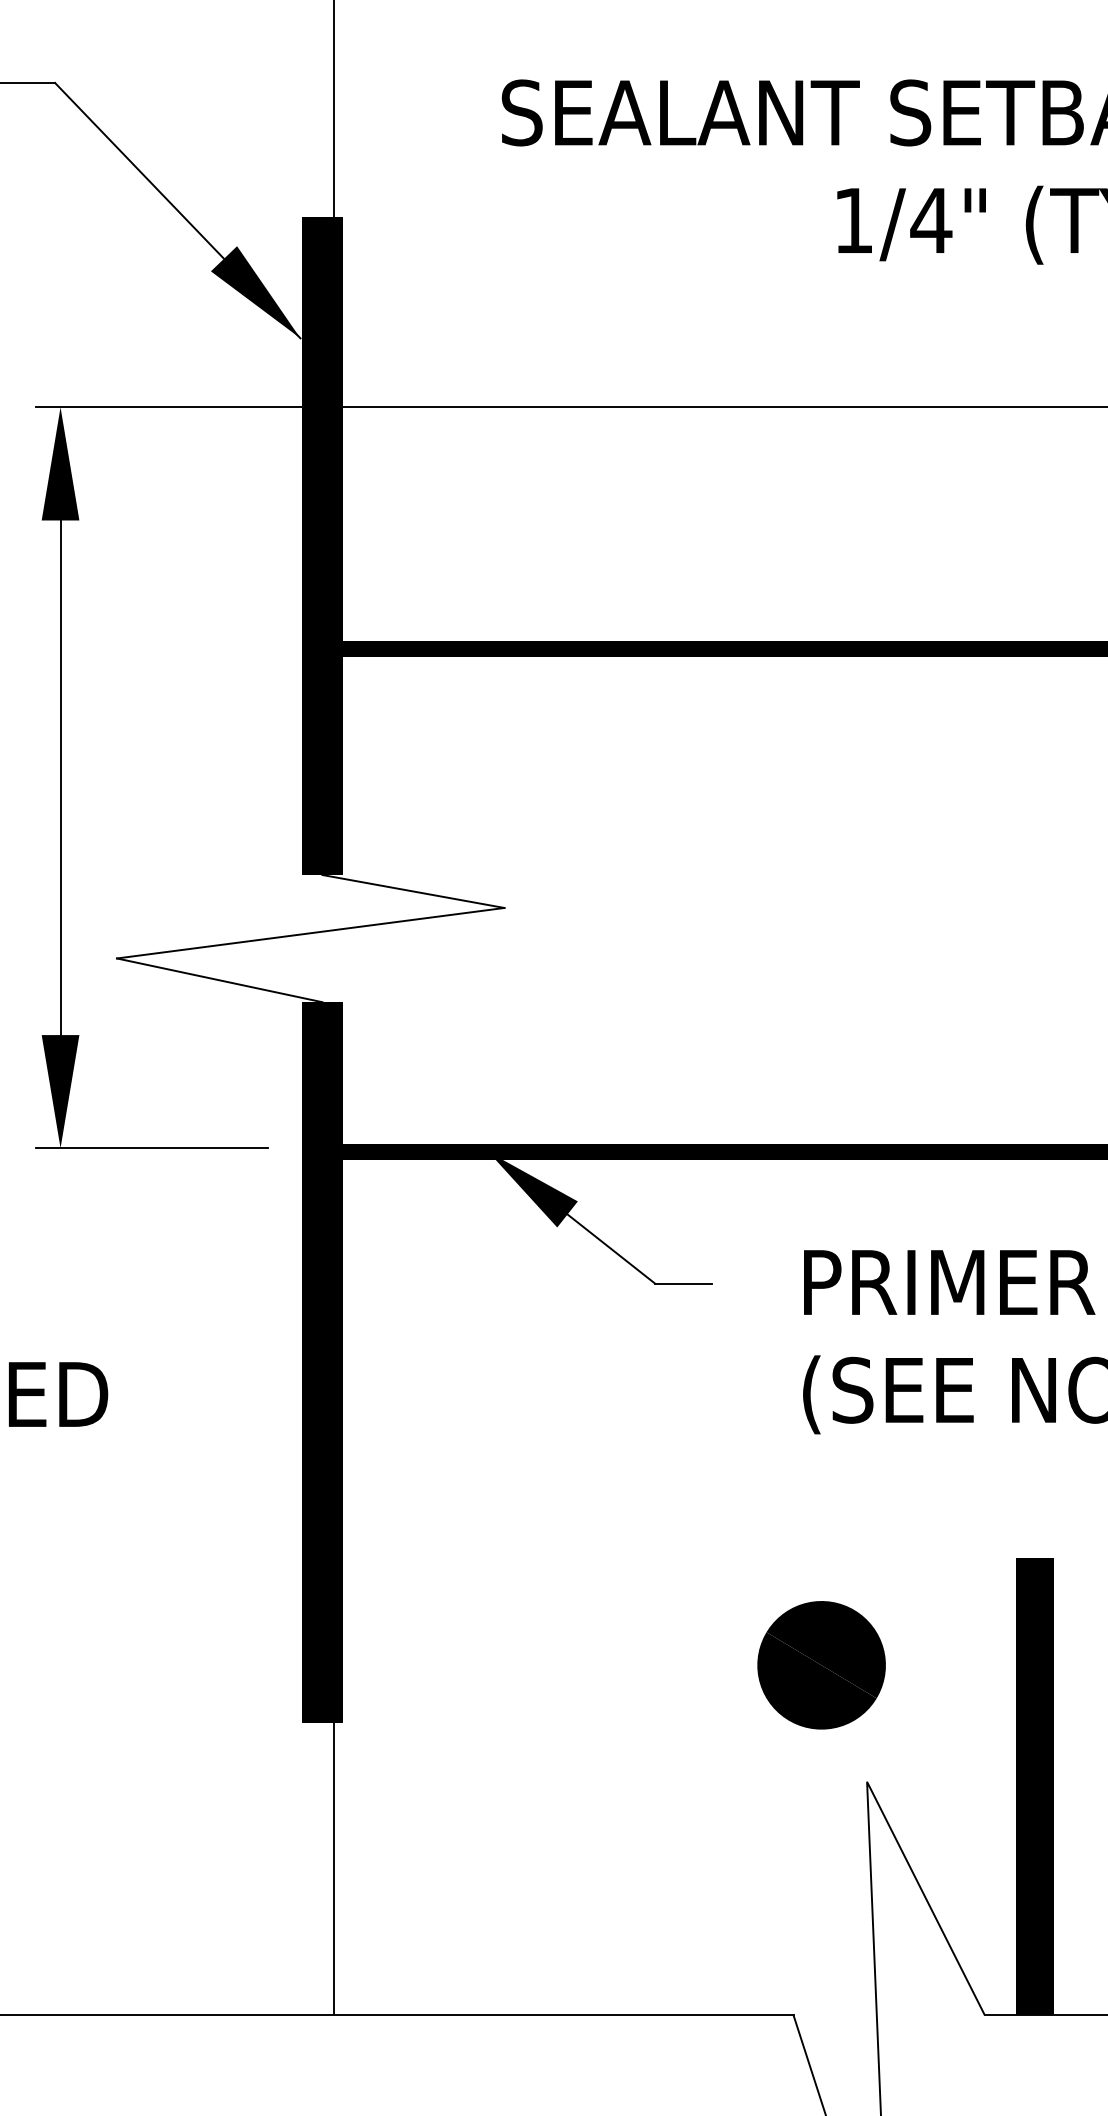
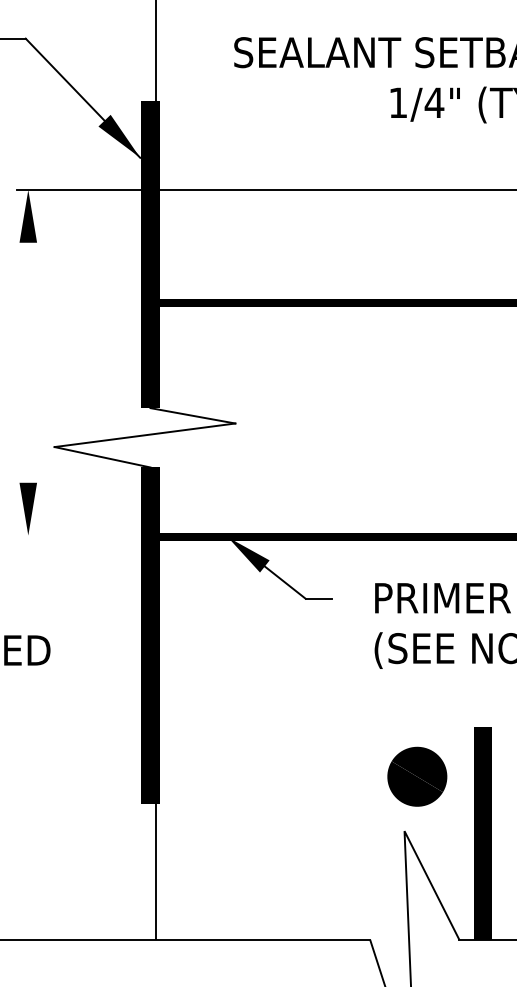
line: (60, 777) -> (28, 362), removed
line: (150, 1148) -> (70, 535), removed
part: (821, 1664) -> (417, 776), moved

